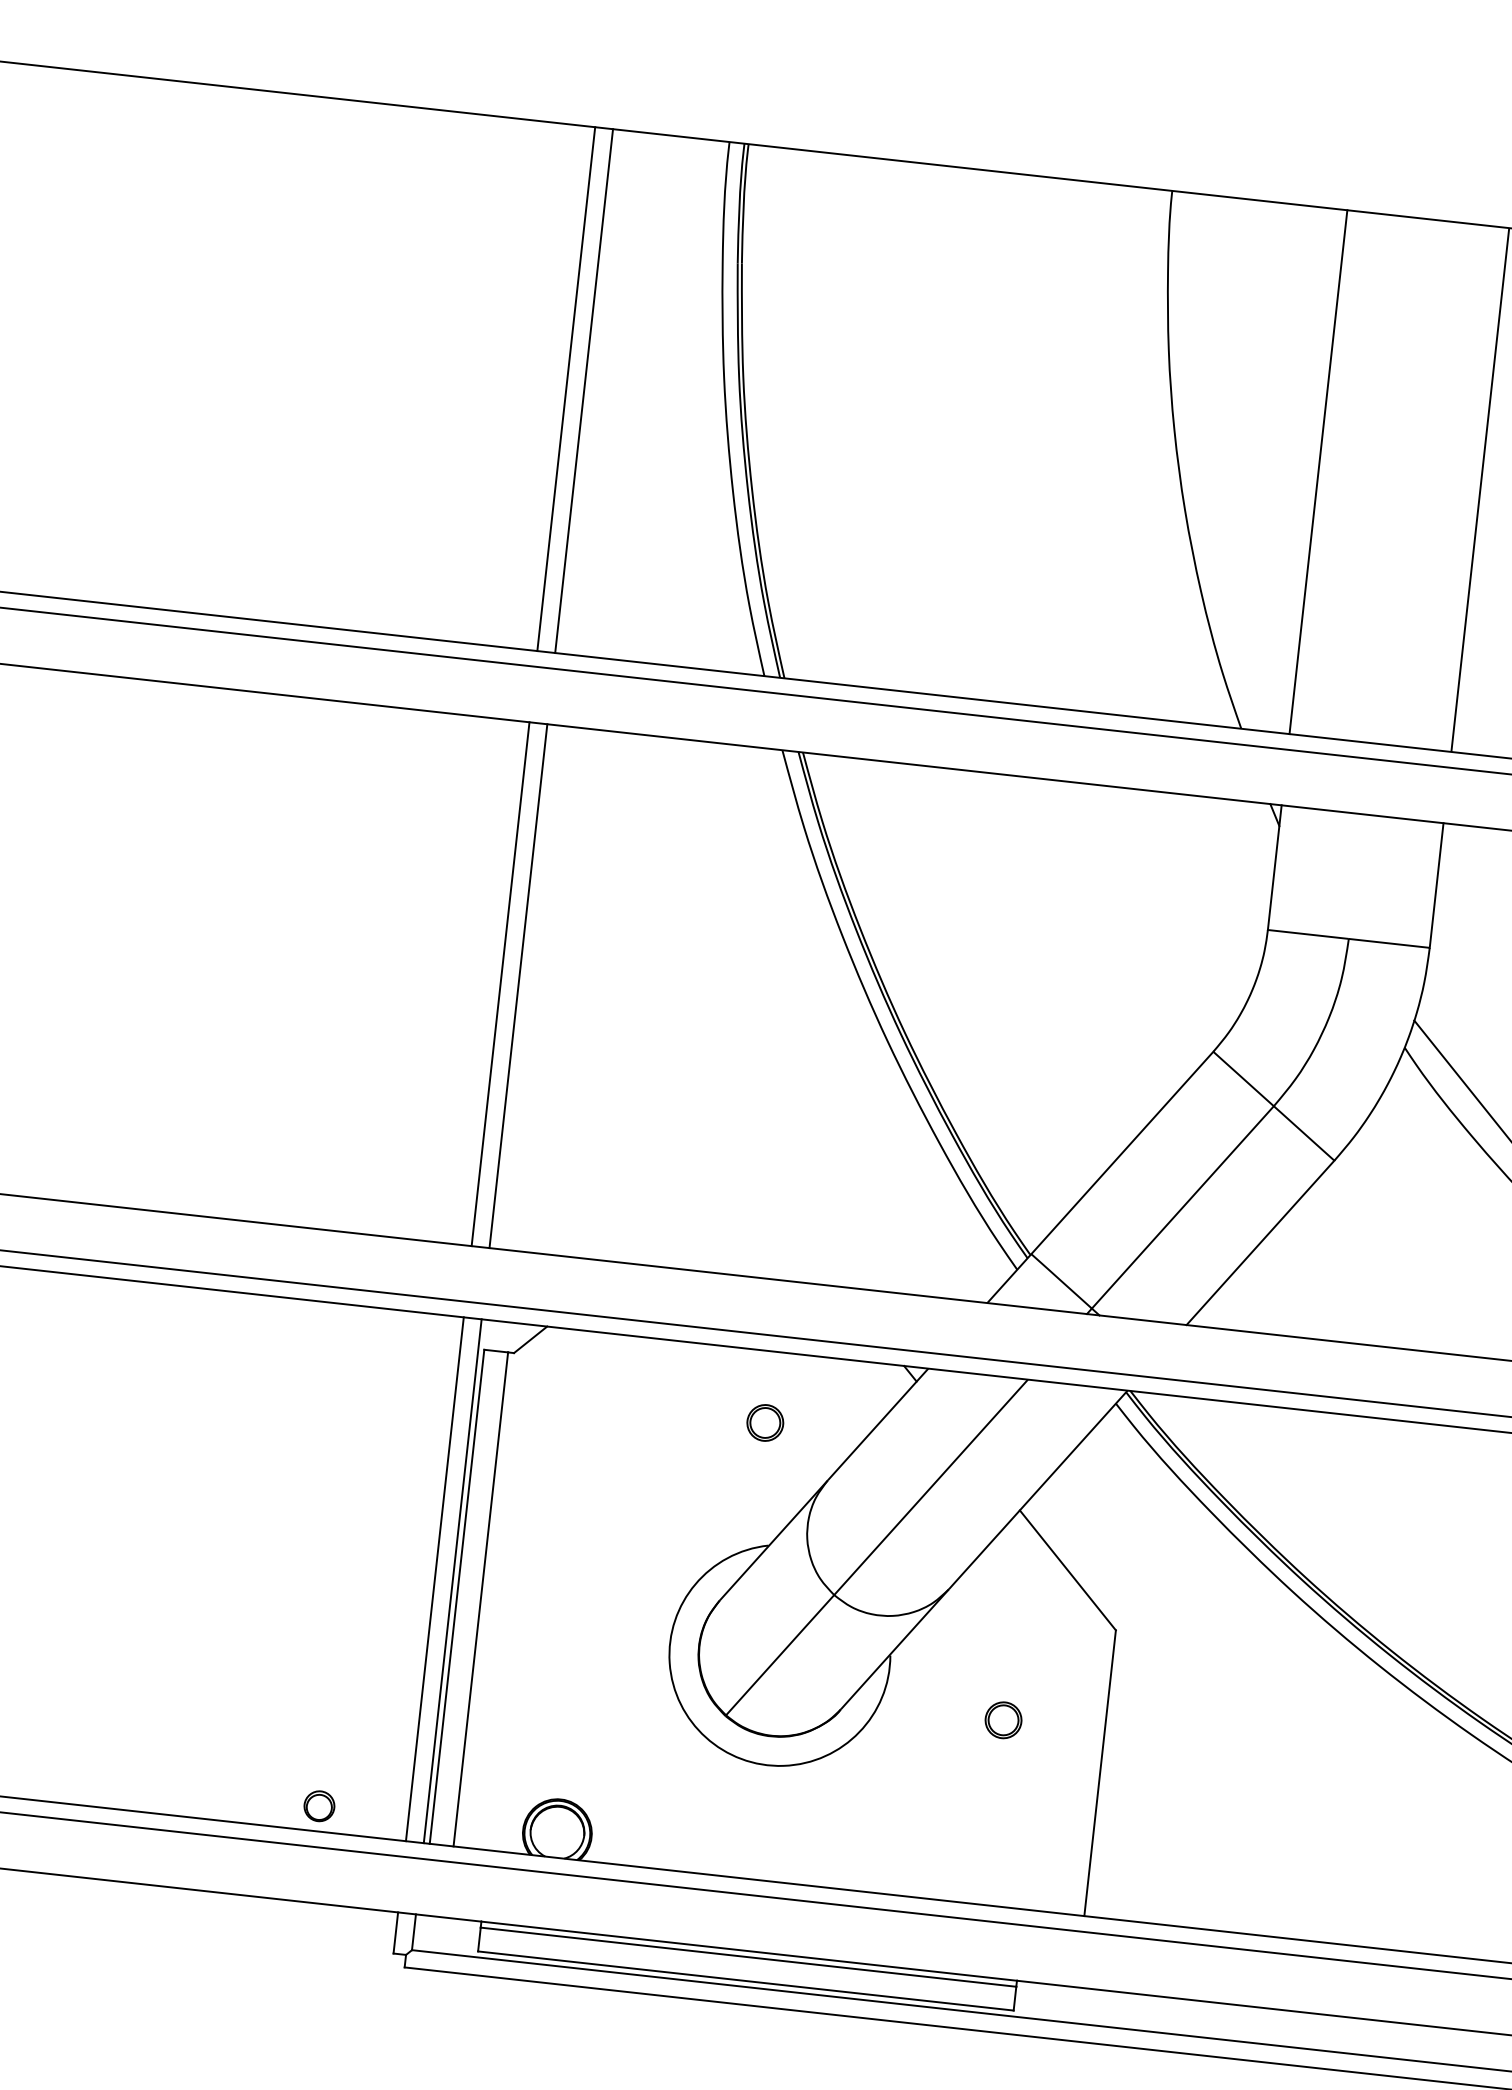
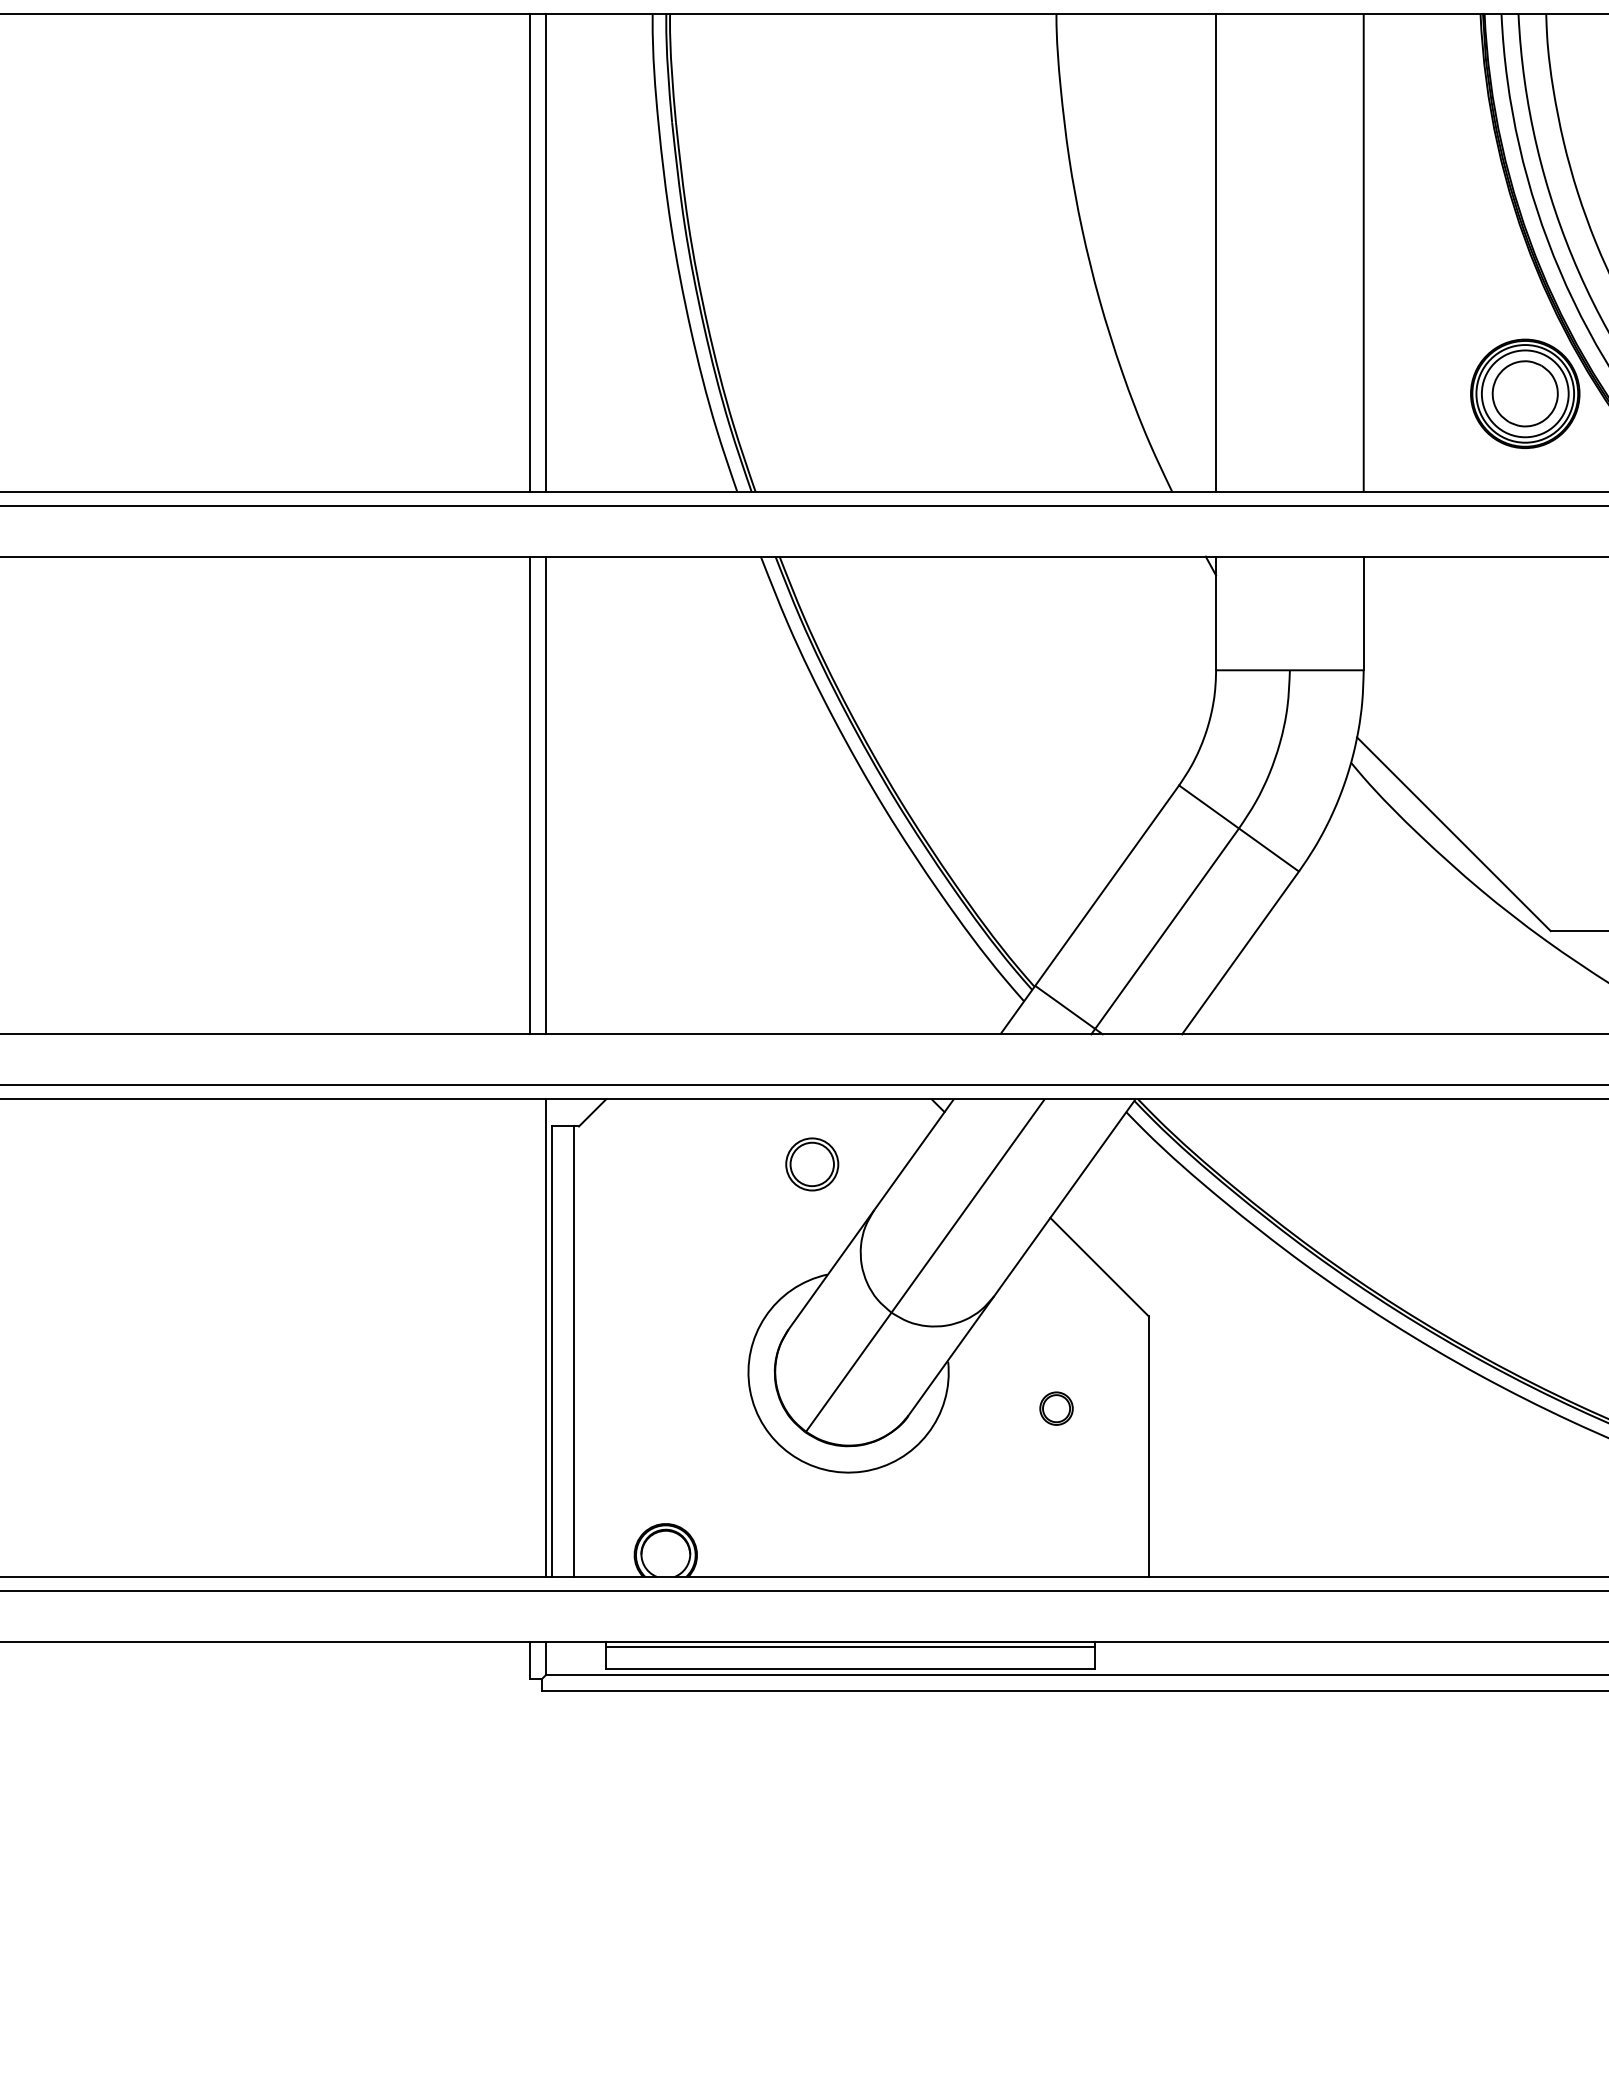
part: (765, 1423) -> (812, 1164), size x1.6
line: (435, 1579) -> (530, 1338), removed
part: (319, 1805) -> (448, 1553), removed

